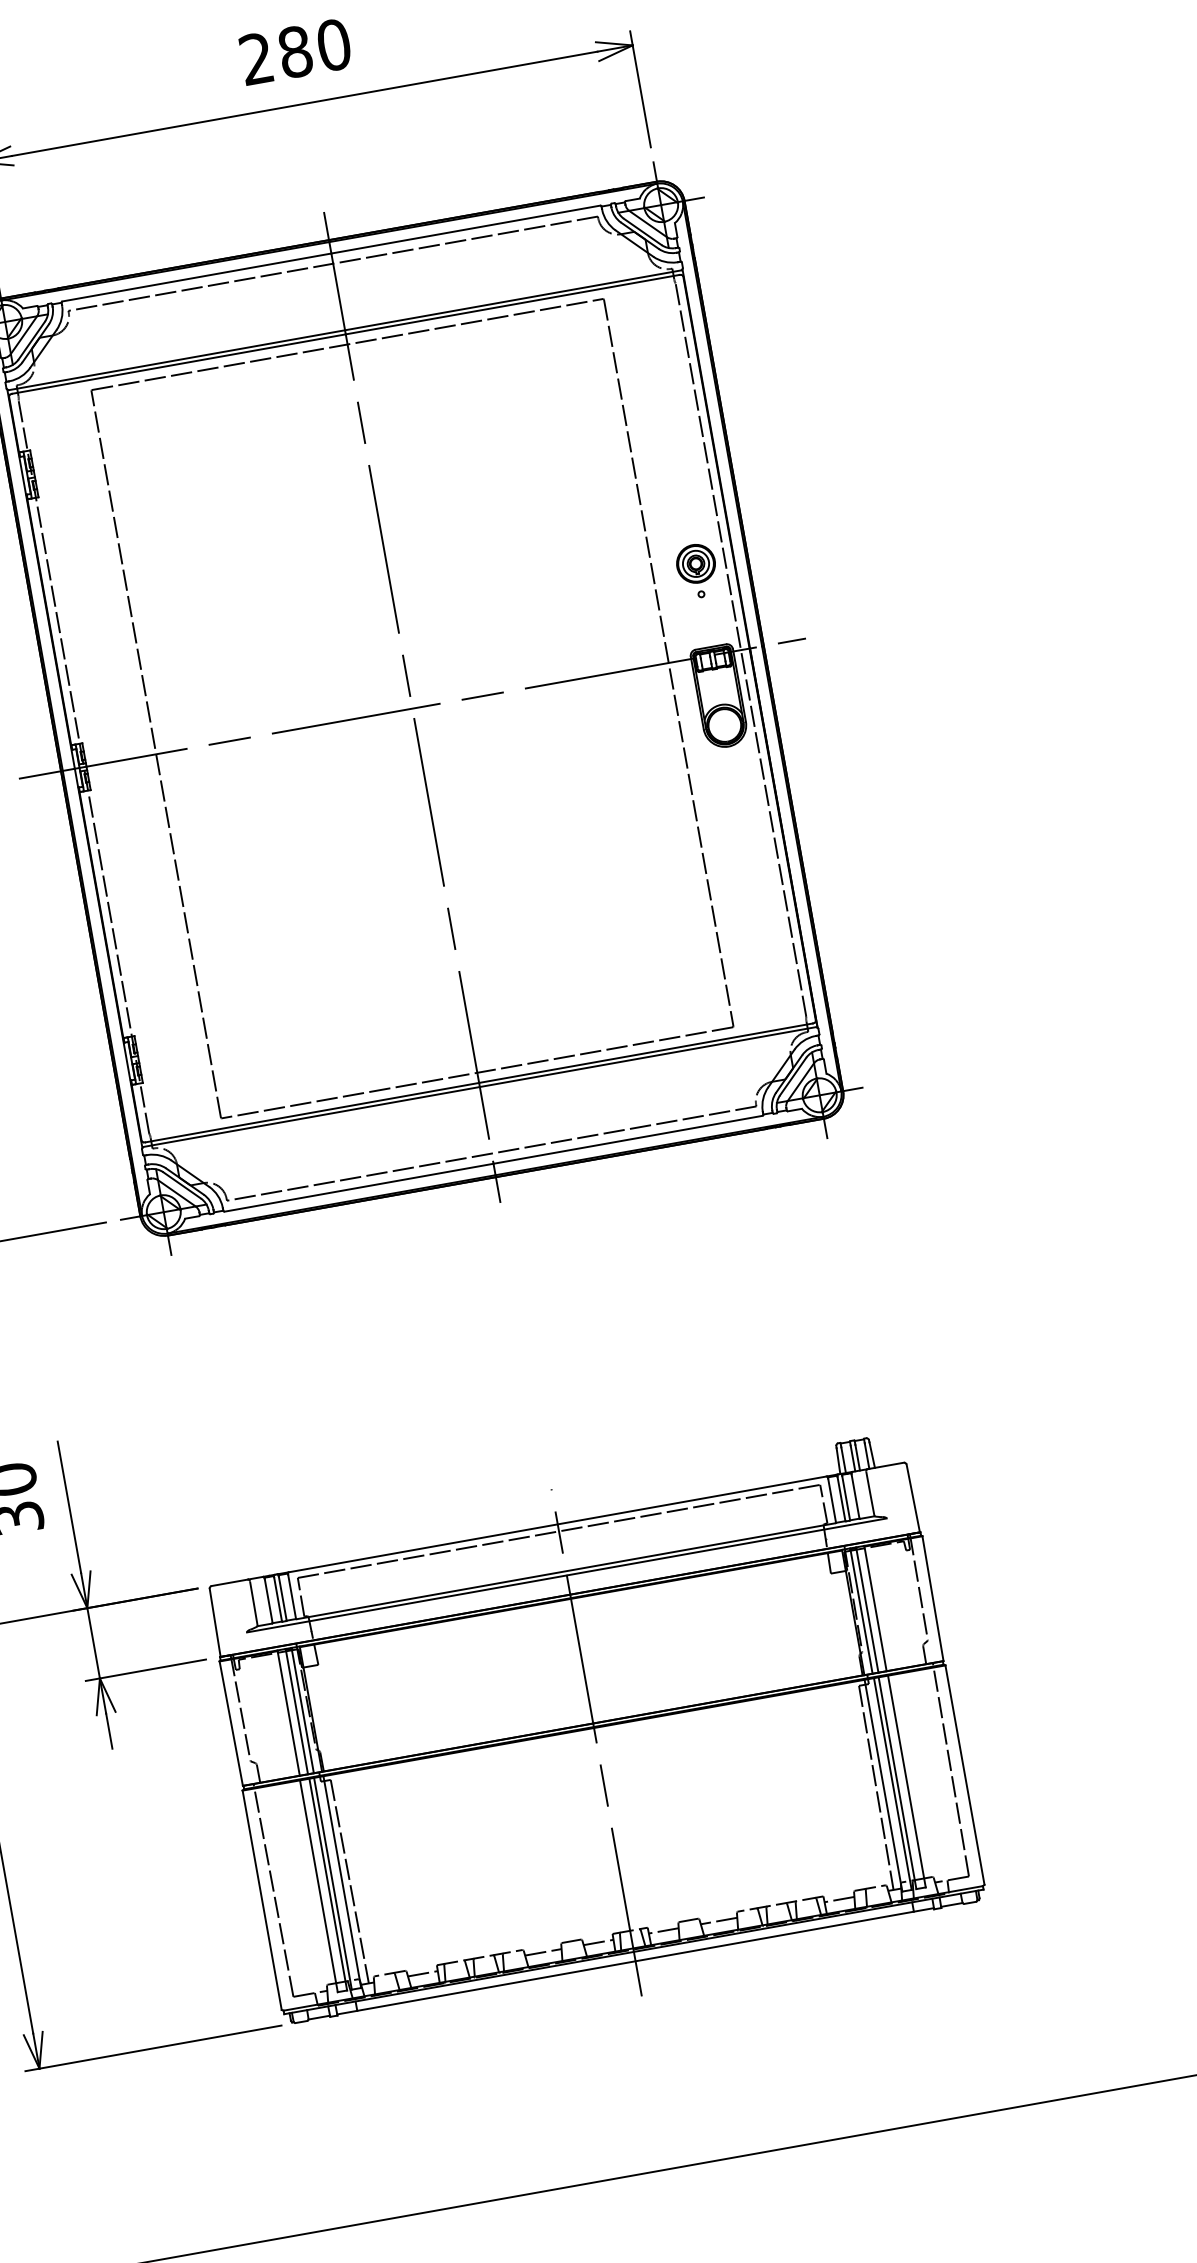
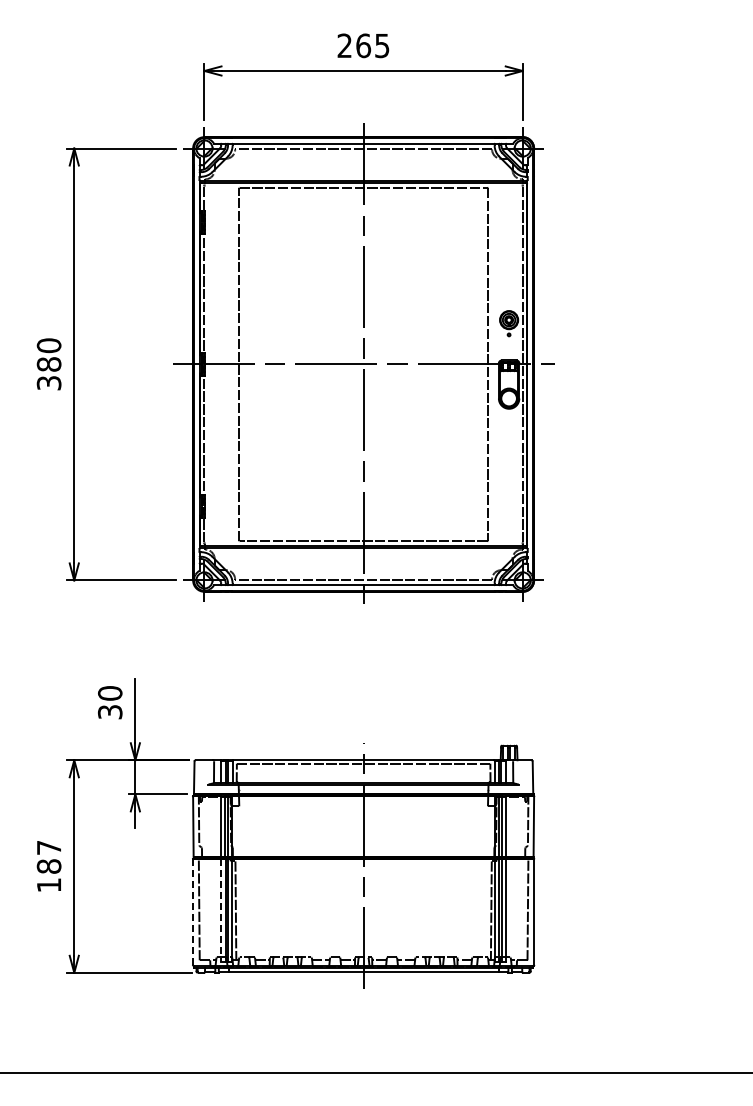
text: (313, 47) -> (372, 45), 280 -> 265
line: (317, 1886) -> (220, 910), solid -> dashed
line: (263, 1900) -> (193, 912), solid -> dashed

